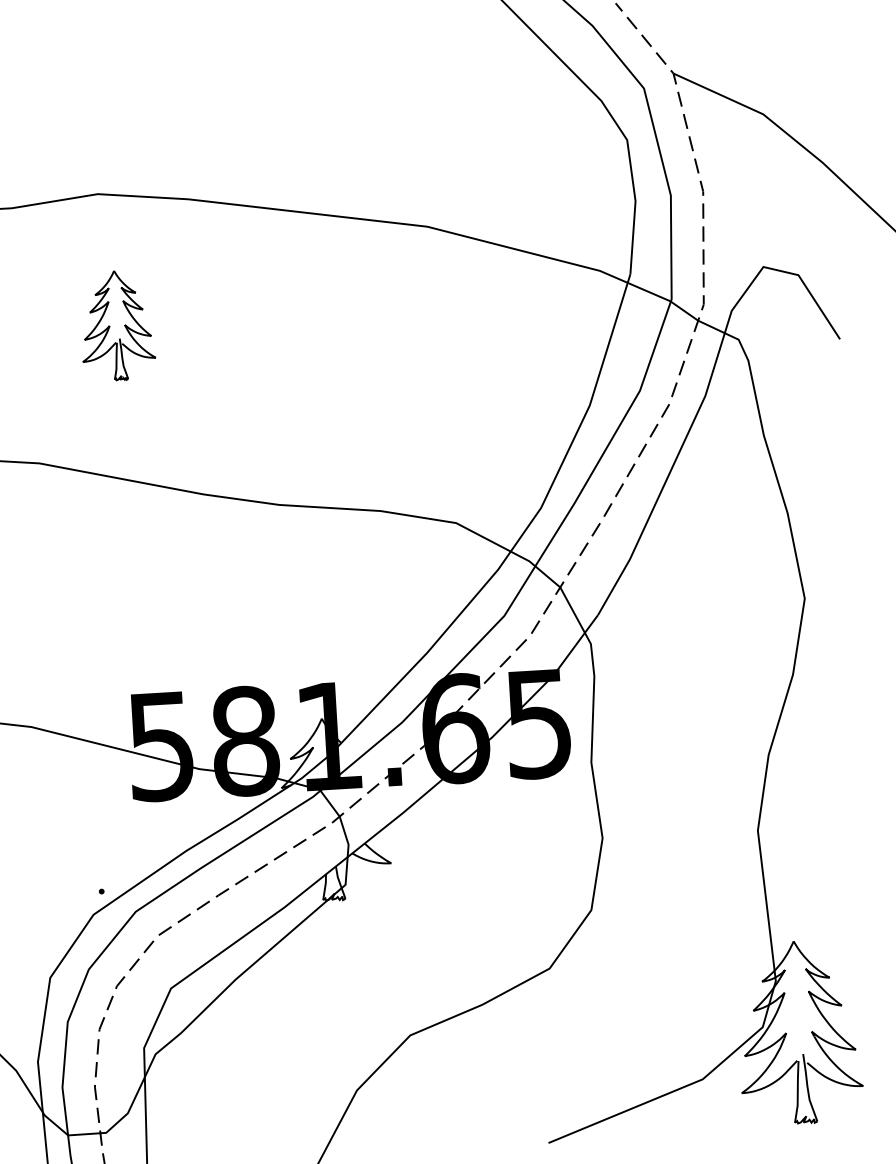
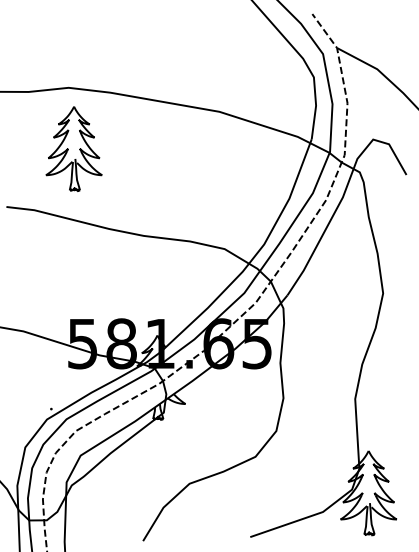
part: (116, 324) -> (73, 148), size x1.67

